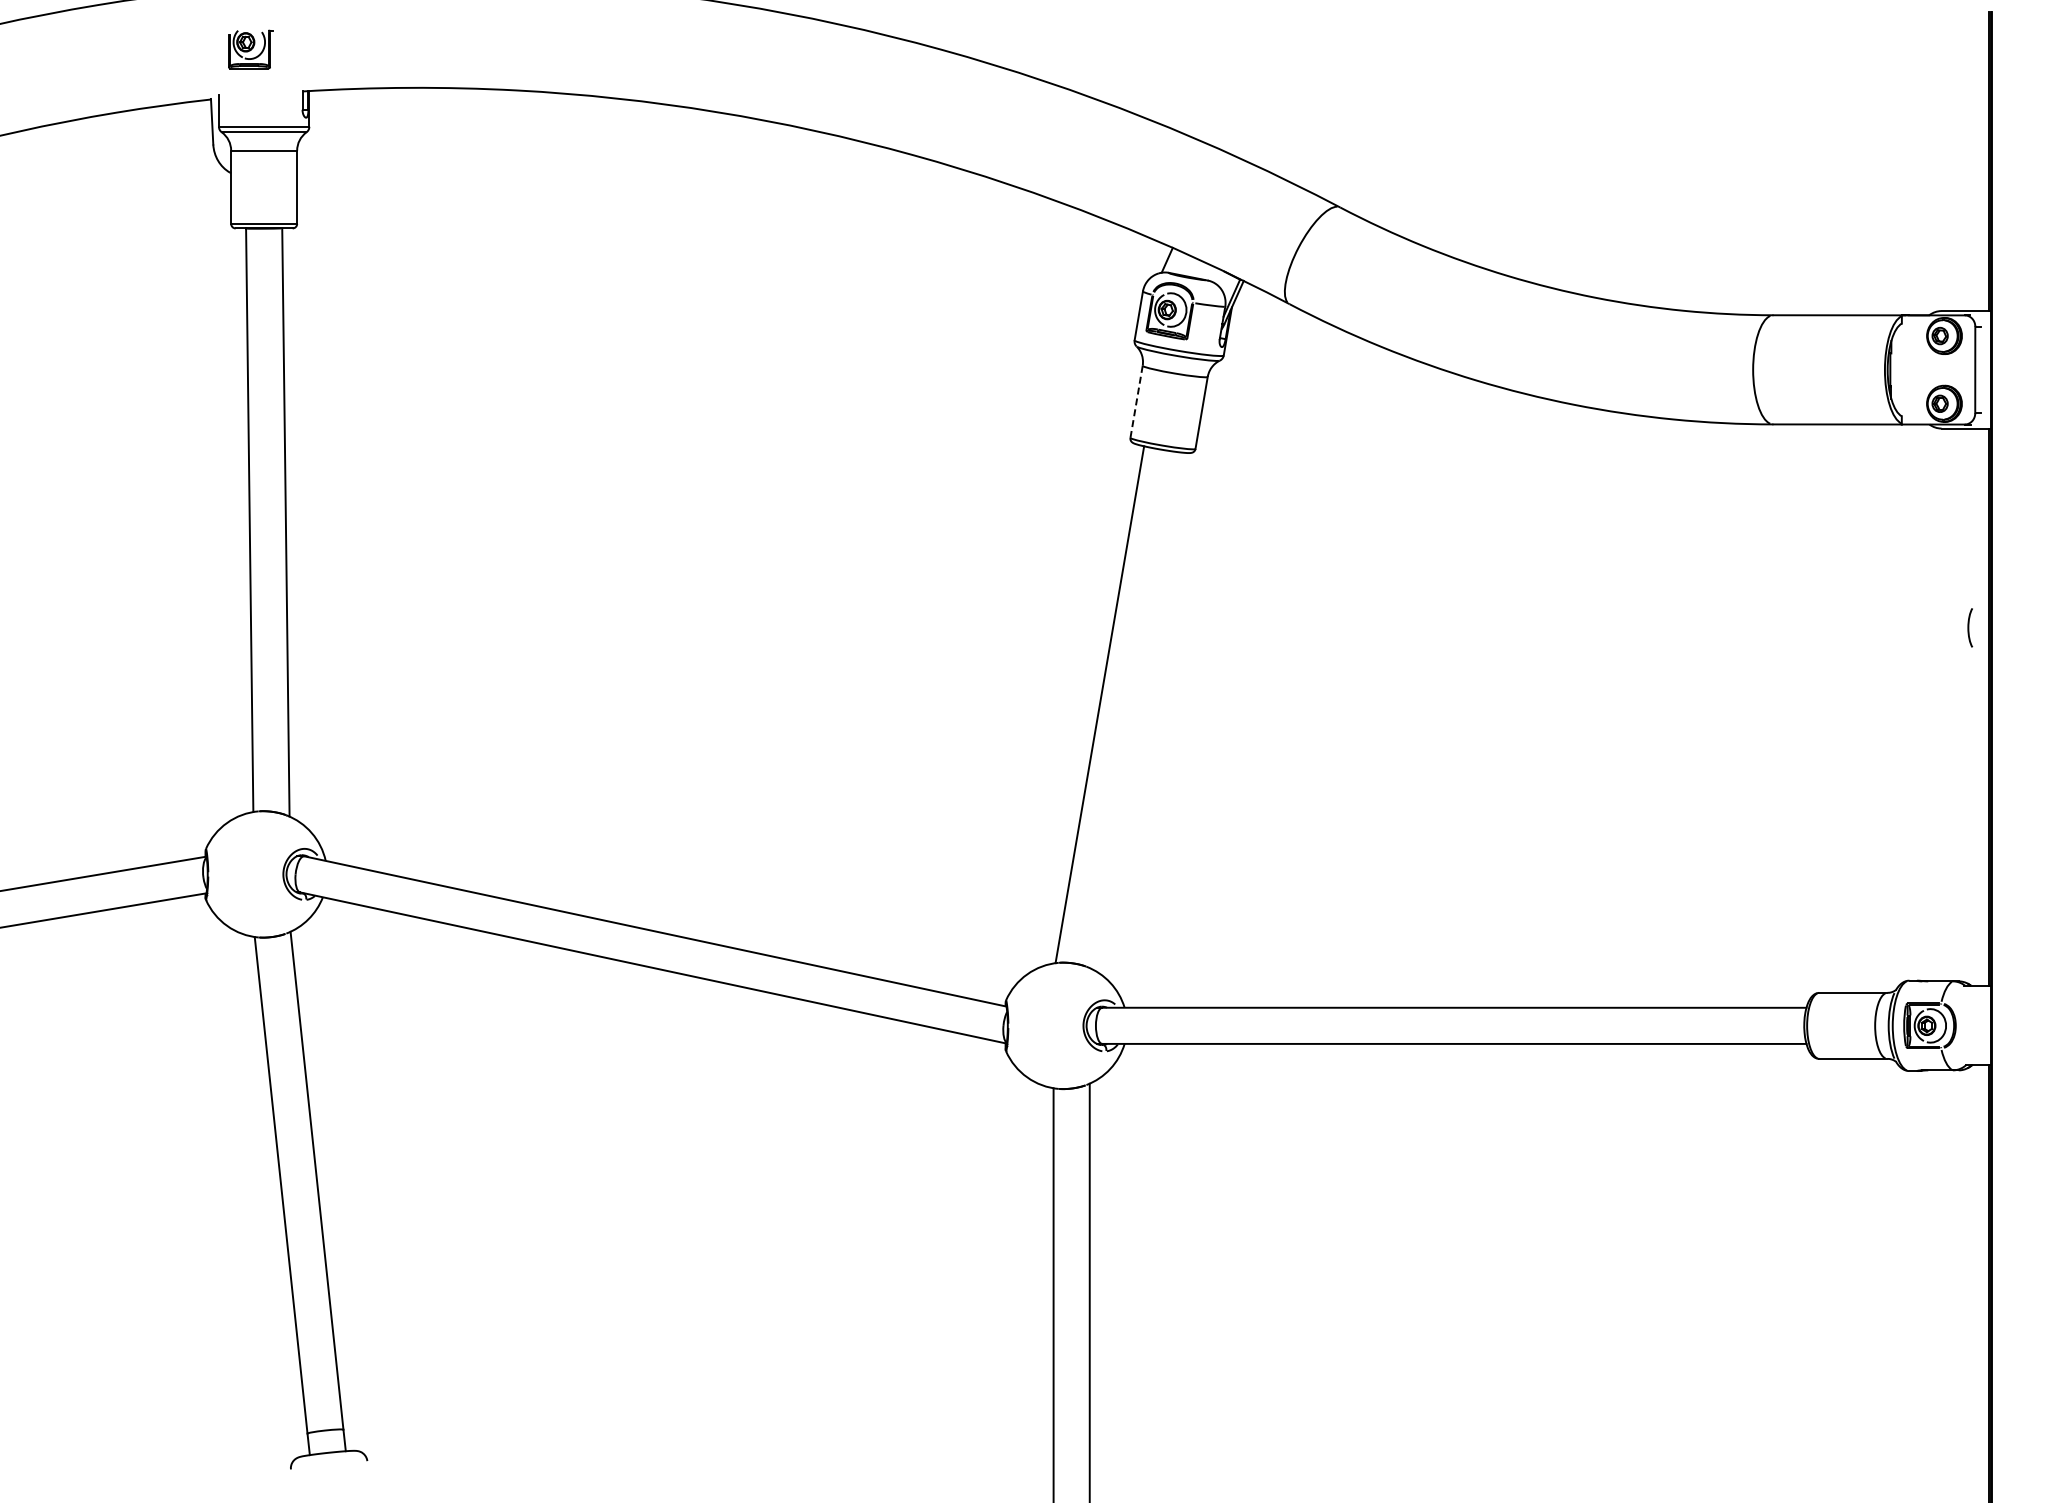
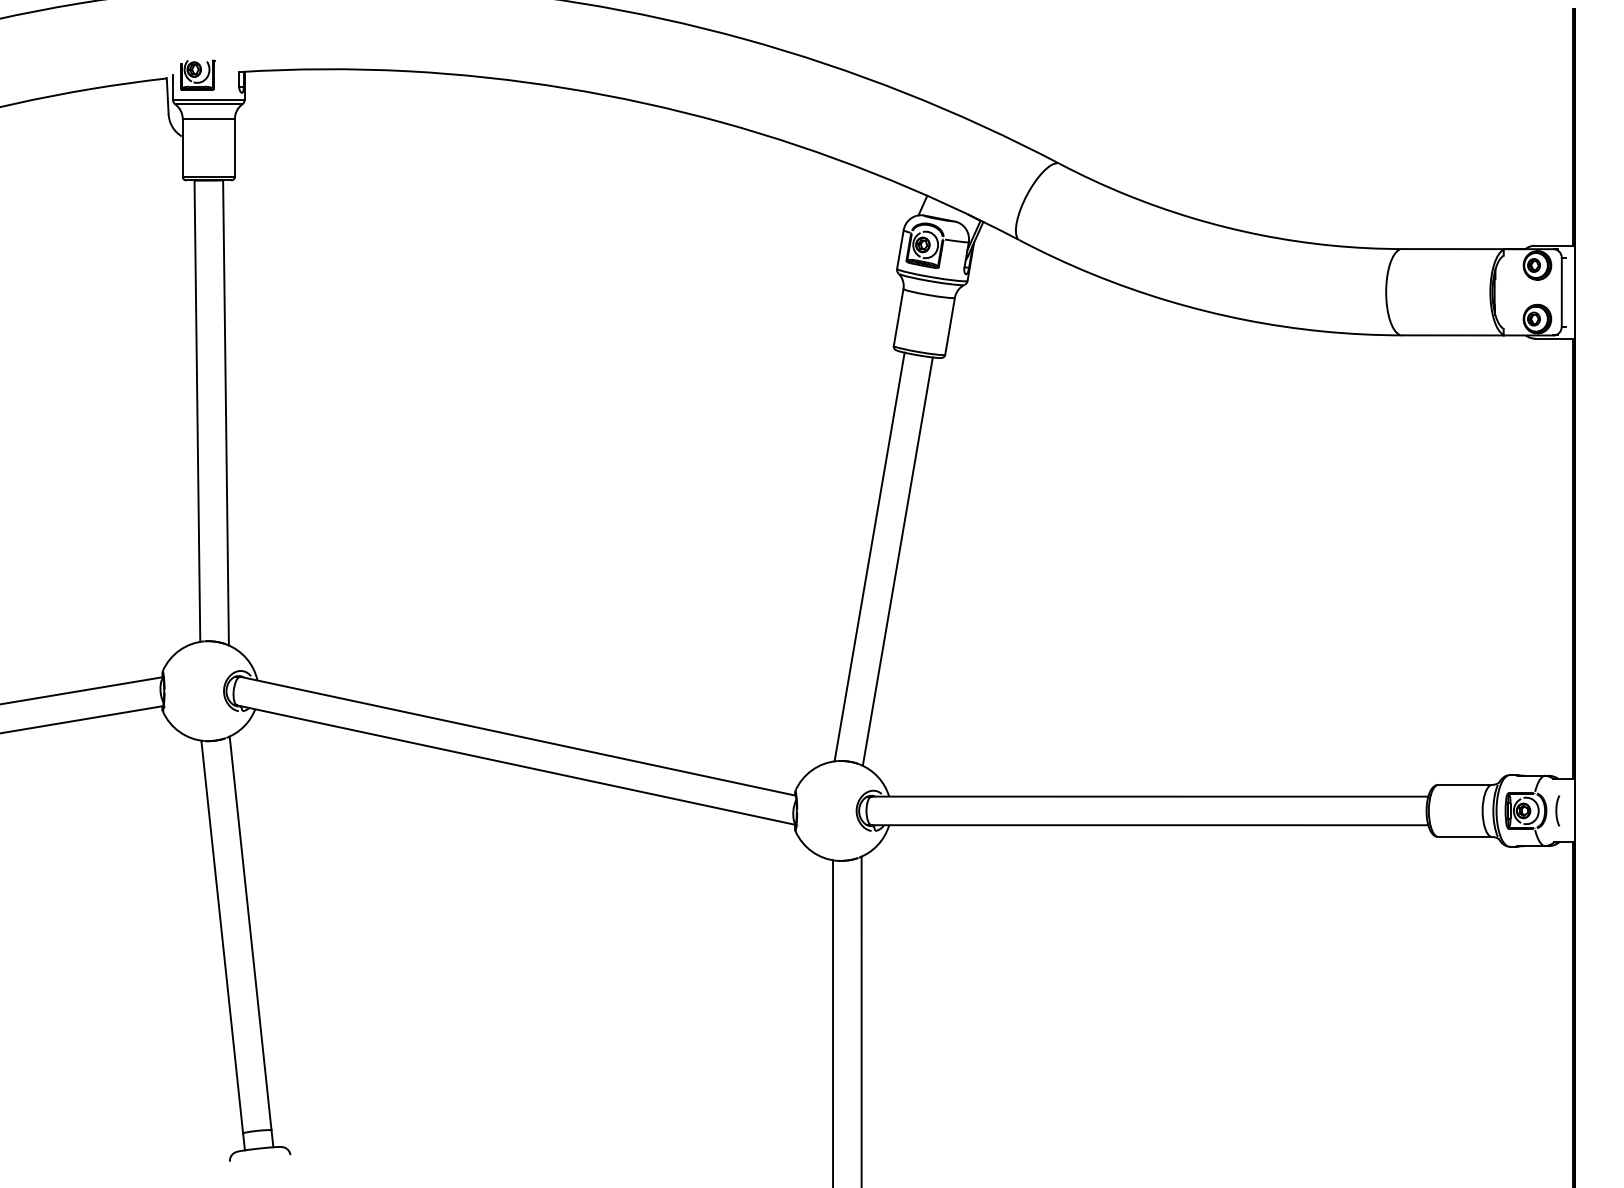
part: (250, 49) -> (198, 75), moved
line: (1136, 401) -> (898, 317), dashed -> solid
curve: (1969, 627) -> (1557, 810), moved
line: (1135, 710) -> (897, 561), added

